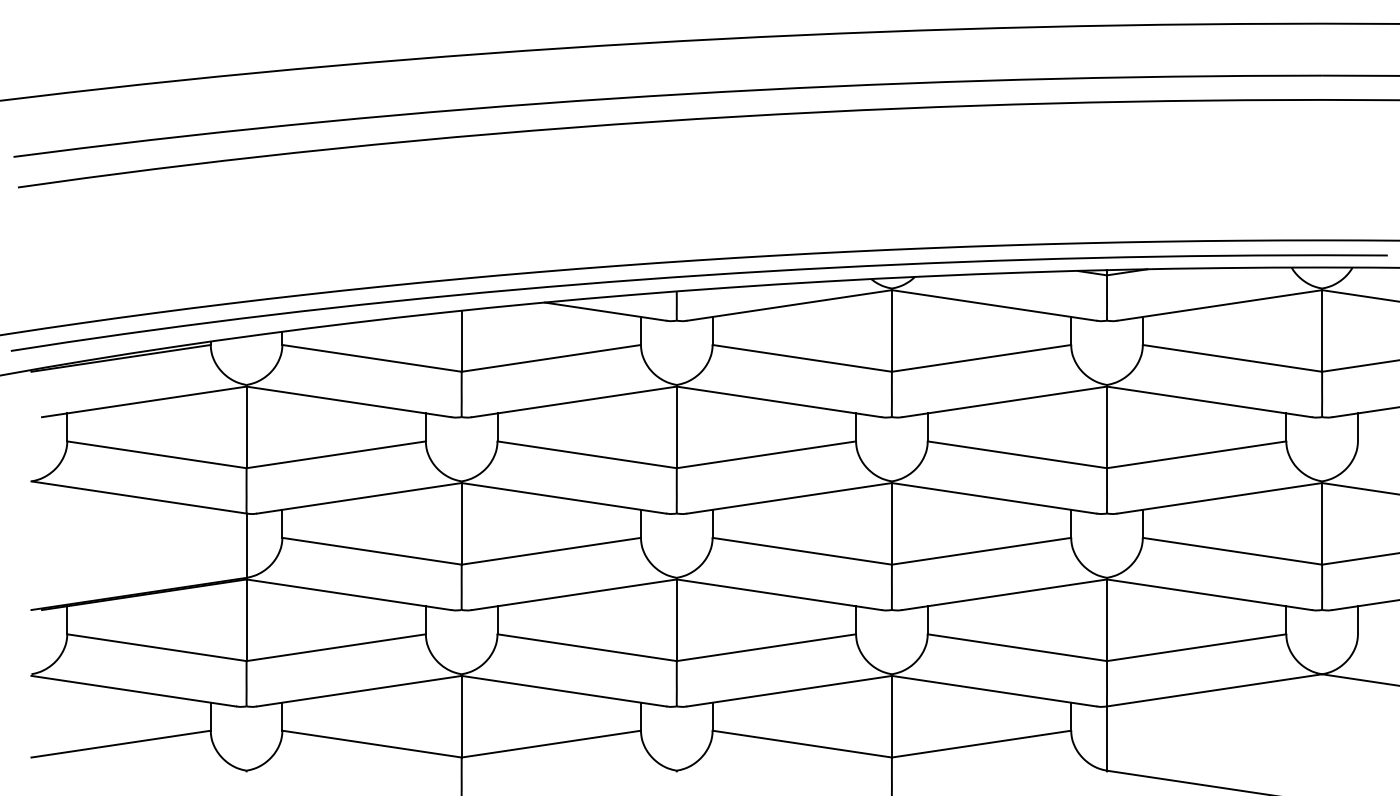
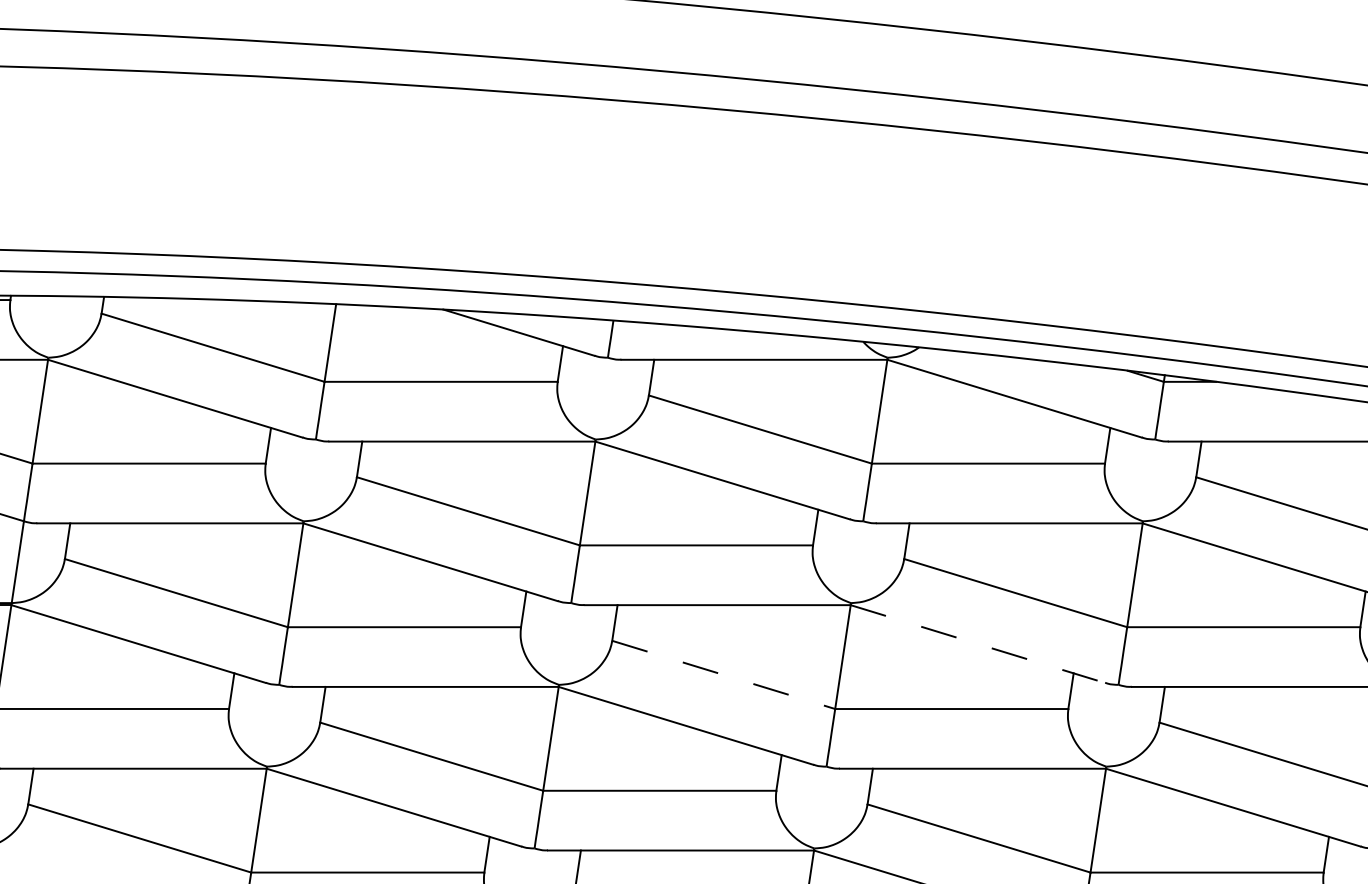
line: (994, 498) -> (978, 644), solid -> dashed
line: (802, 551) -> (723, 675), solid -> dashed

